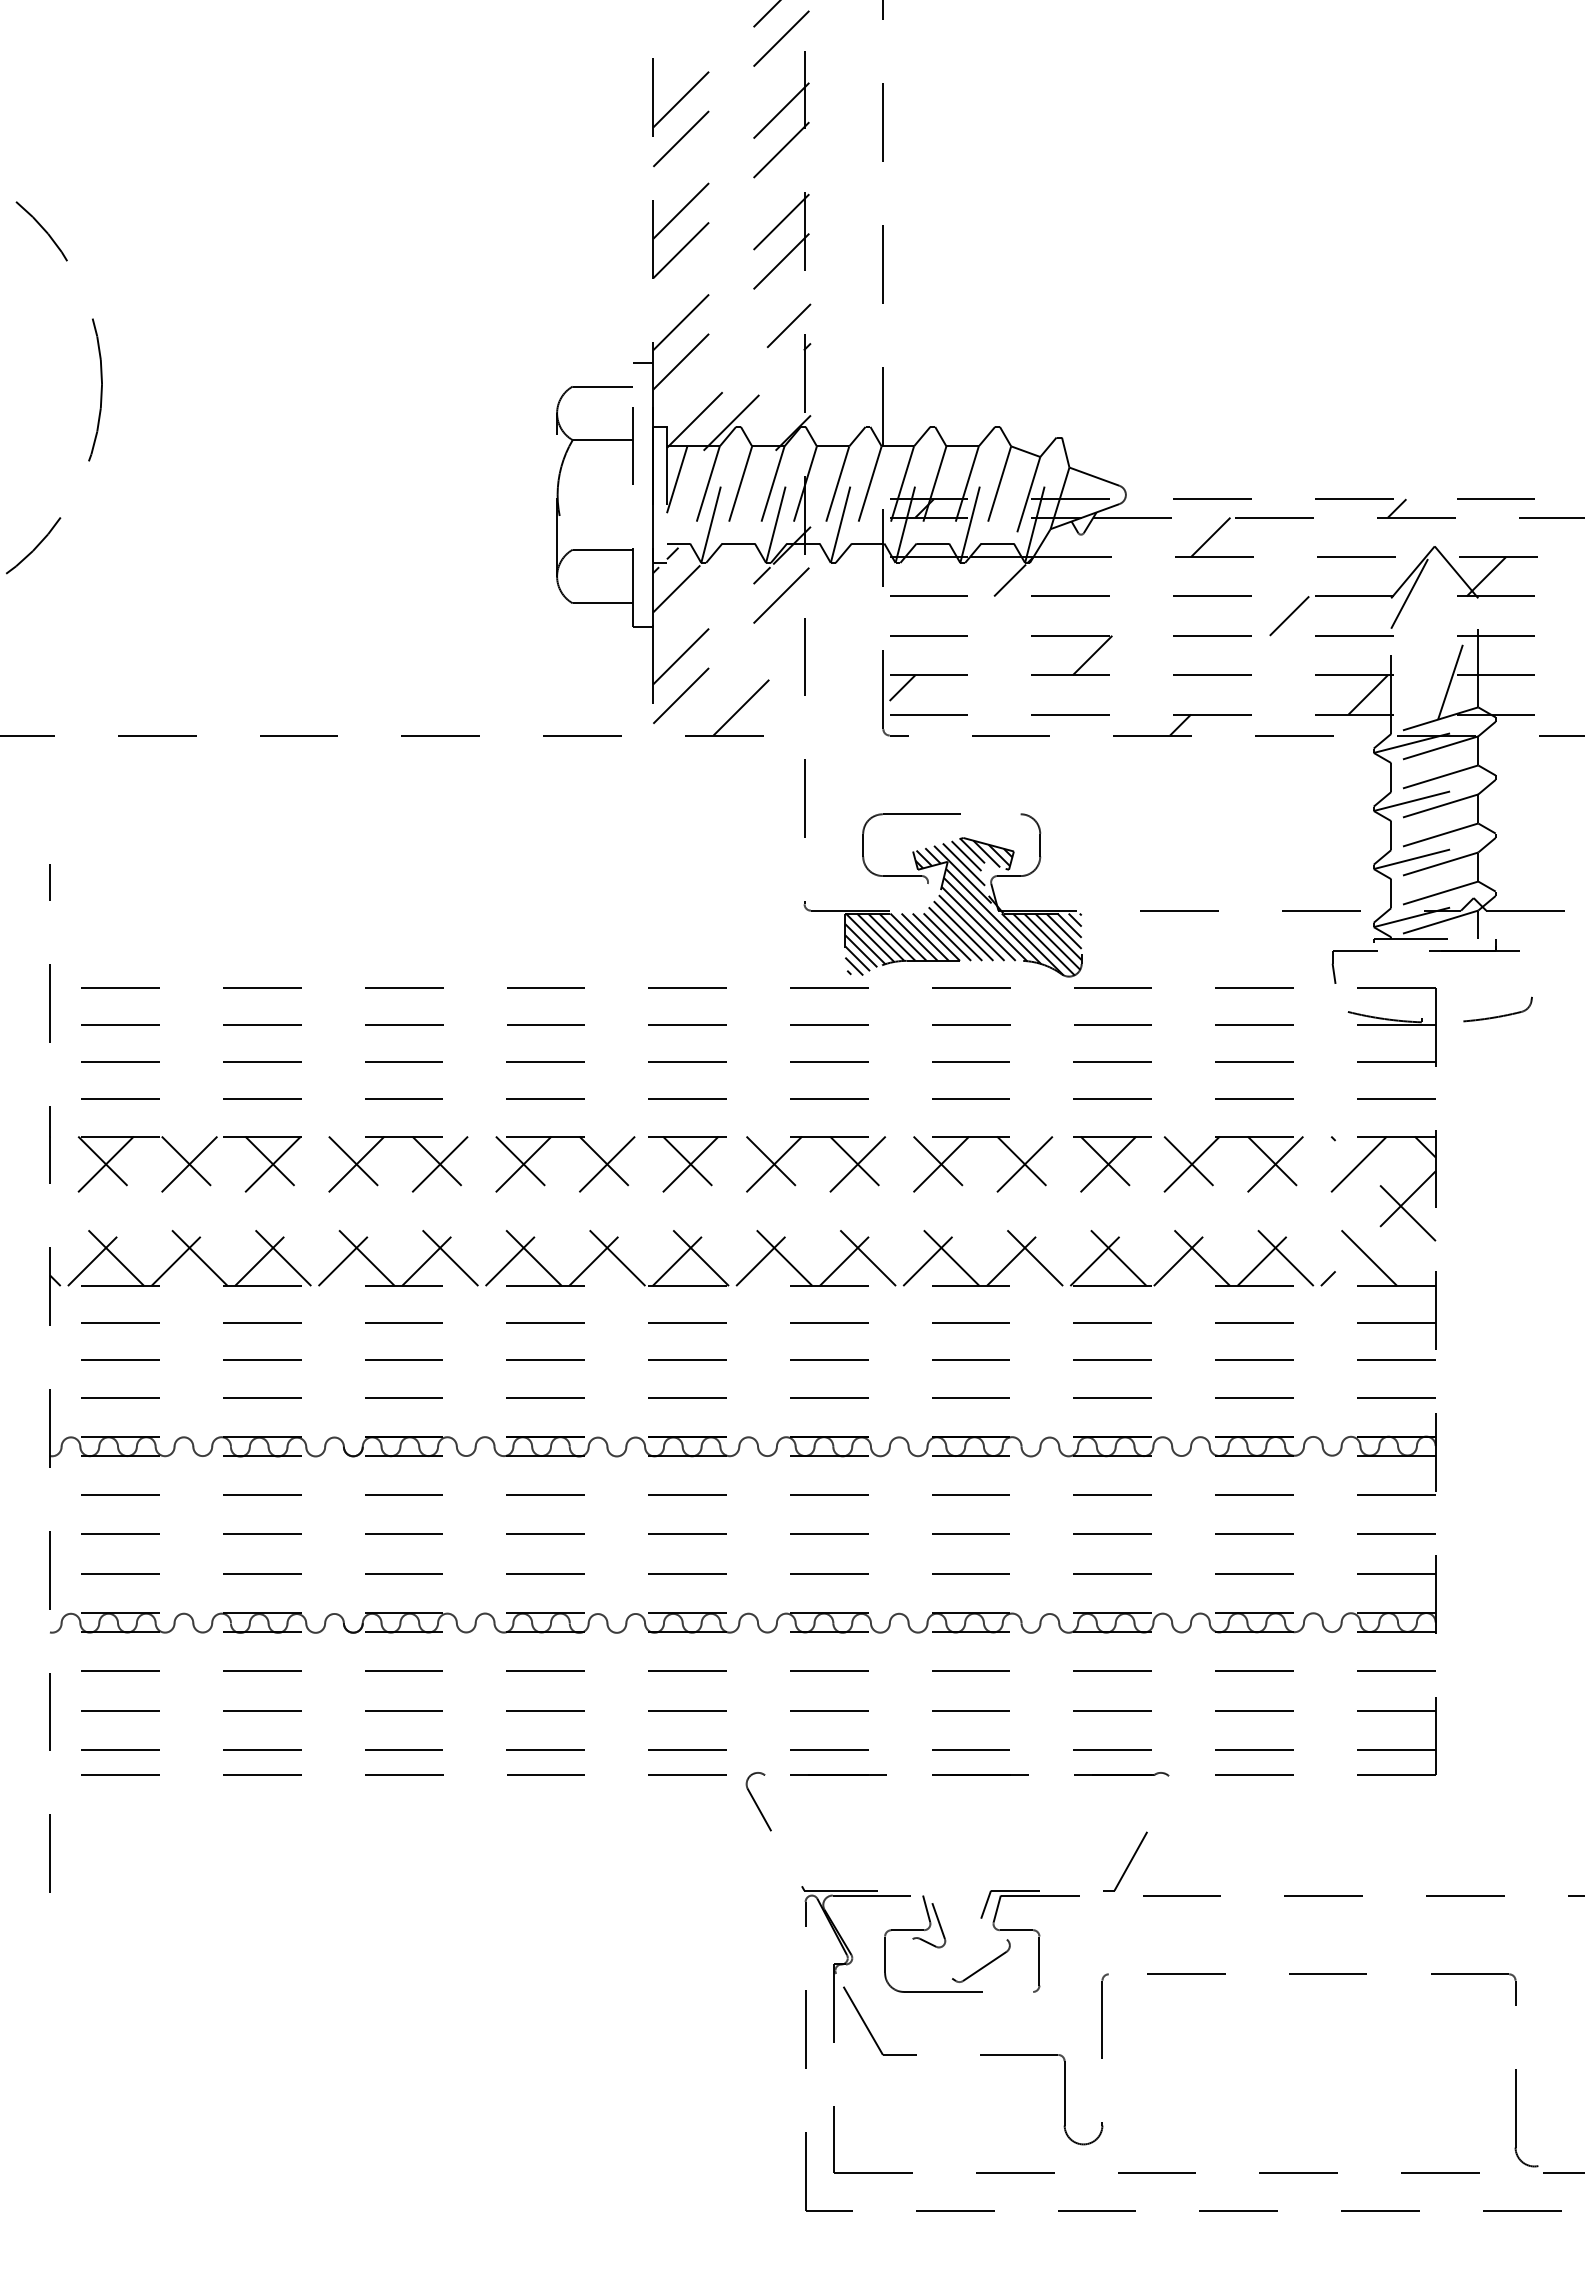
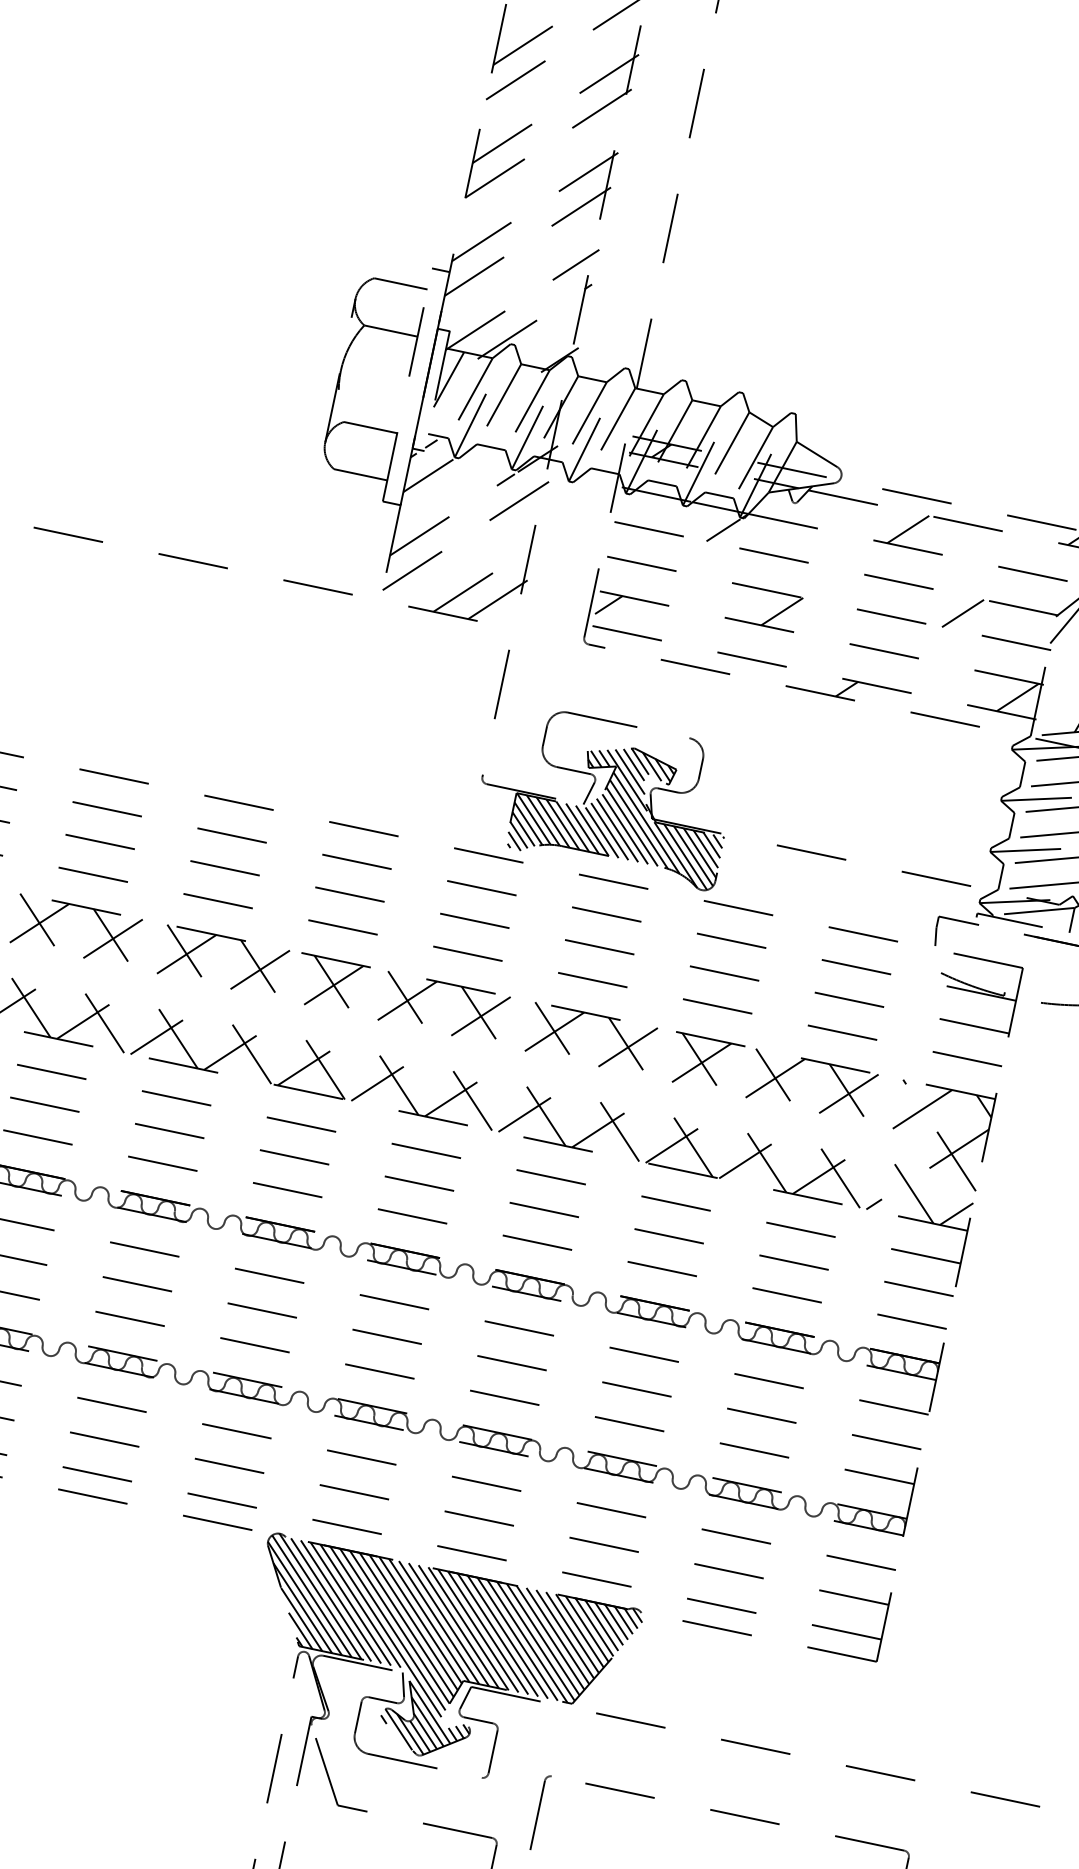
line: (781, 706) -> (498, 598), added
line: (923, 896) -> (588, 792), added
line: (1419, 1270) -> (956, 1214), added
hatch: (959, 1876) -> (438, 1662), added

